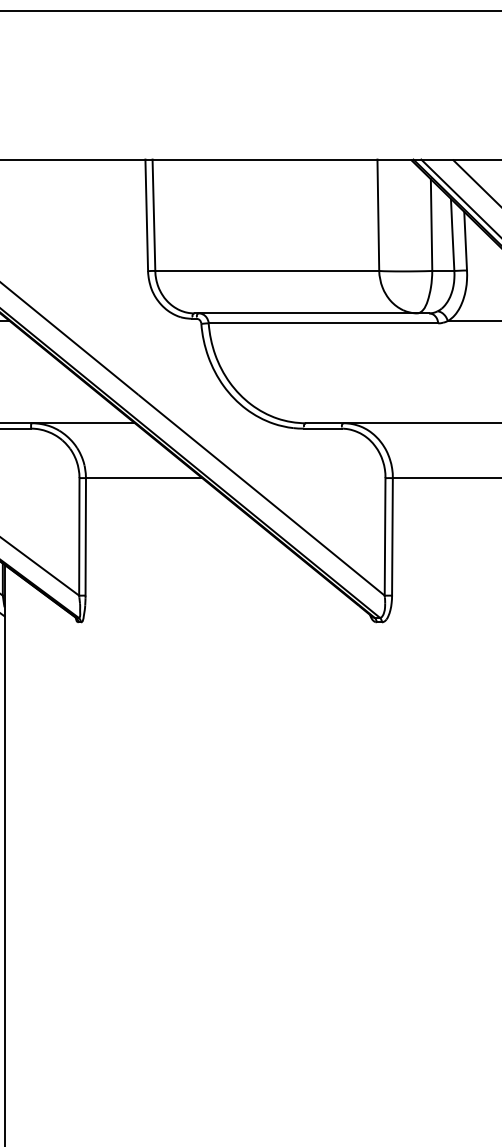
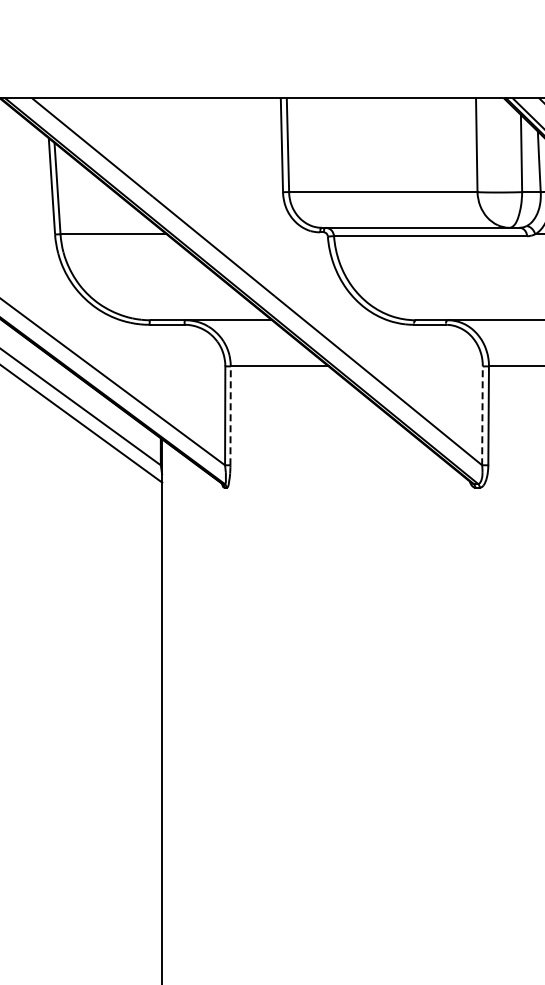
line: (85, 536) -> (230, 415), solid -> dashed
line: (385, 536) -> (482, 415), solid -> dashed

